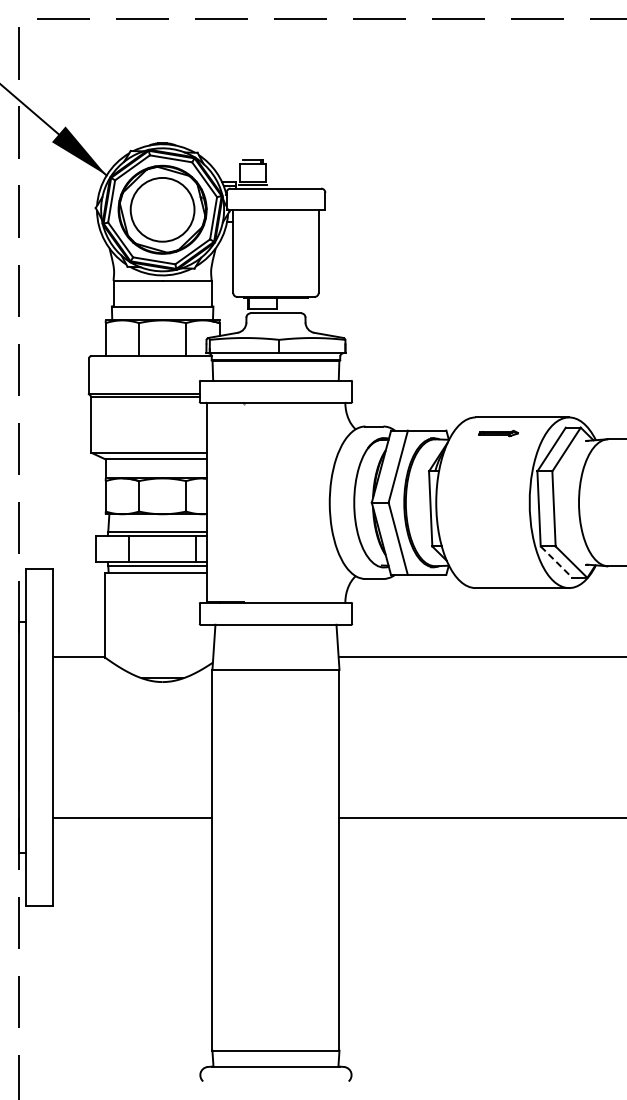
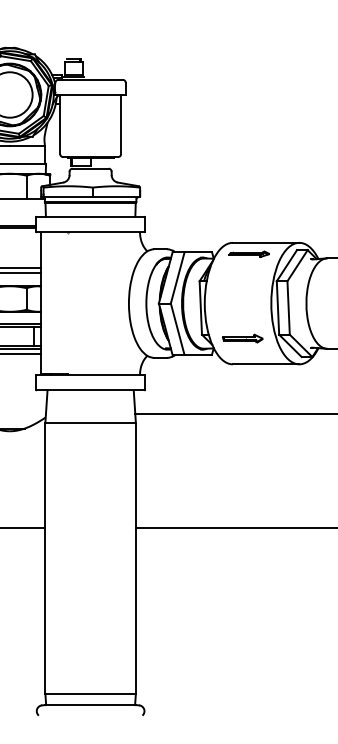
part: (498, 433) -> (249, 254), size x1.43
part: (489, 551) -> (242, 338), added
line: (556, 562) -> (290, 346), dashed -> solid

